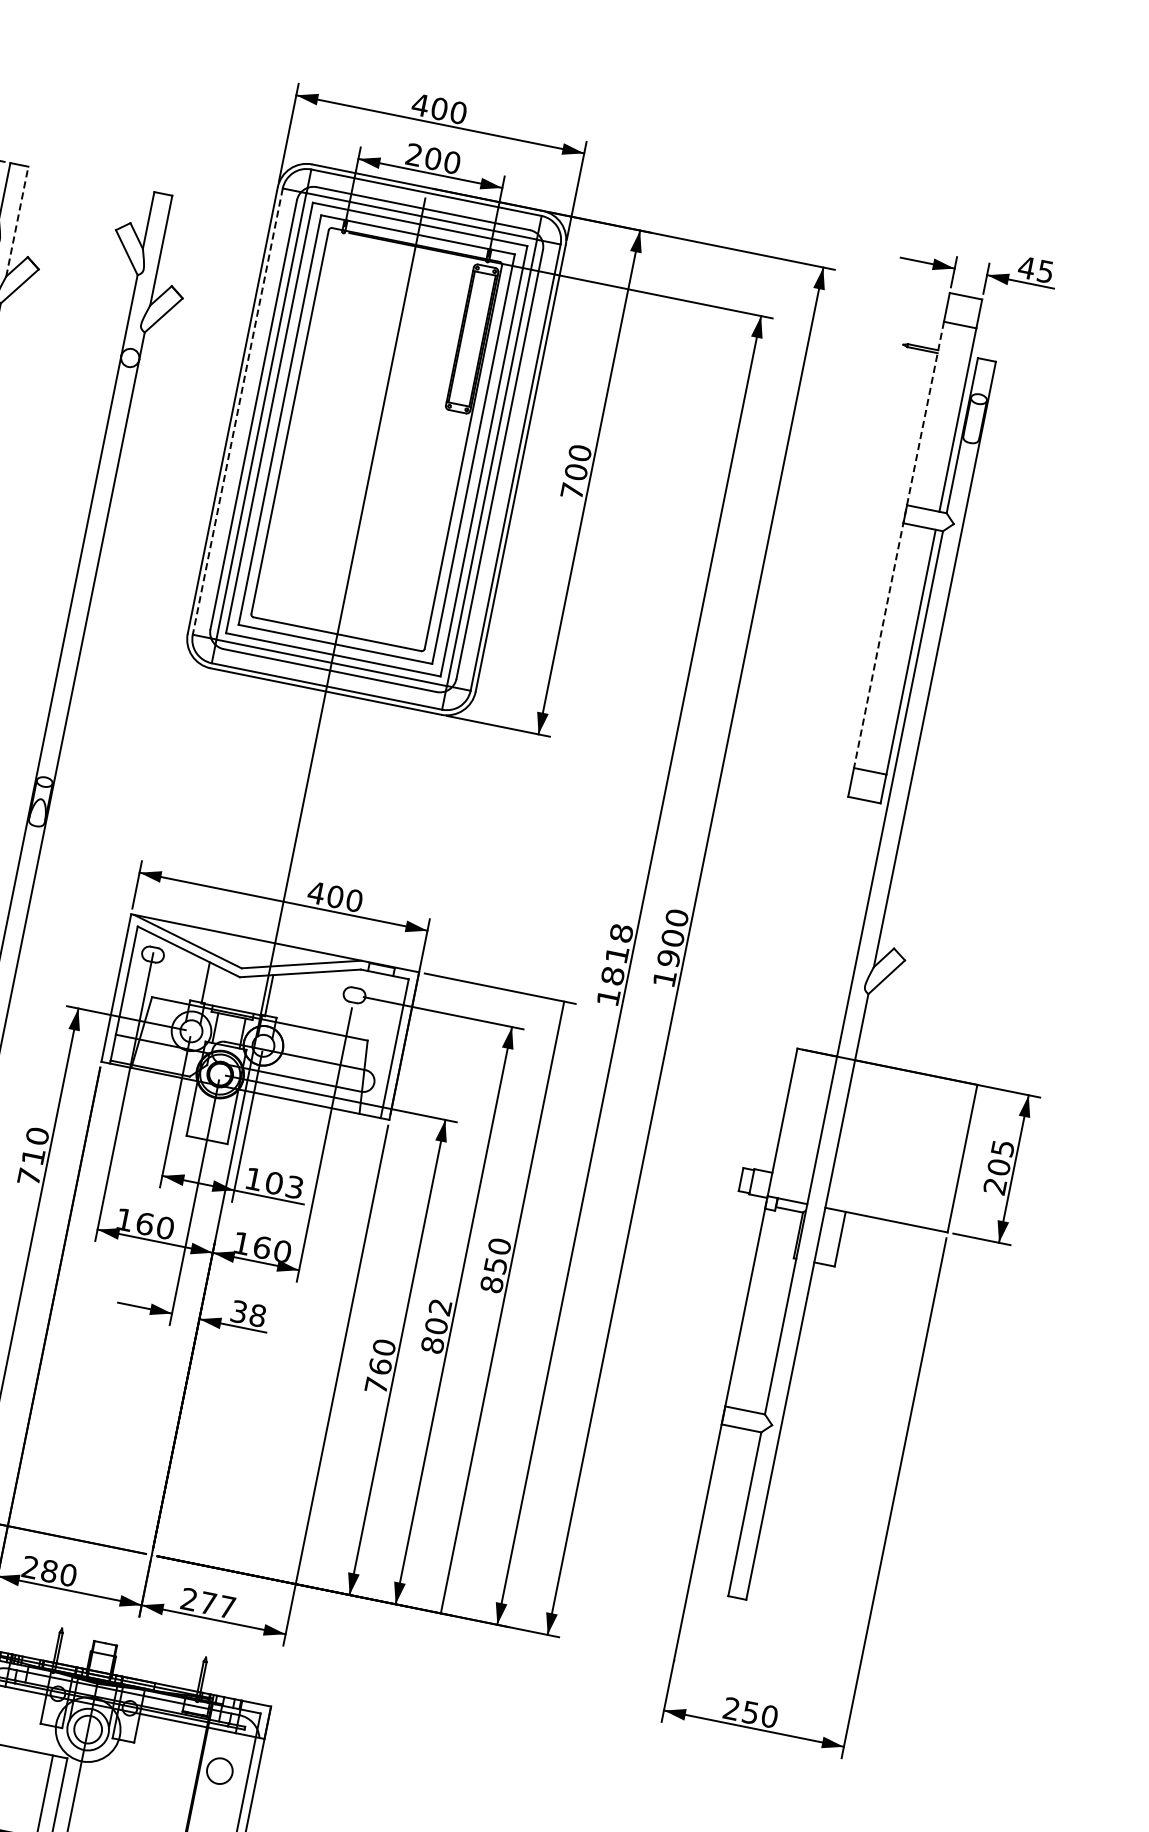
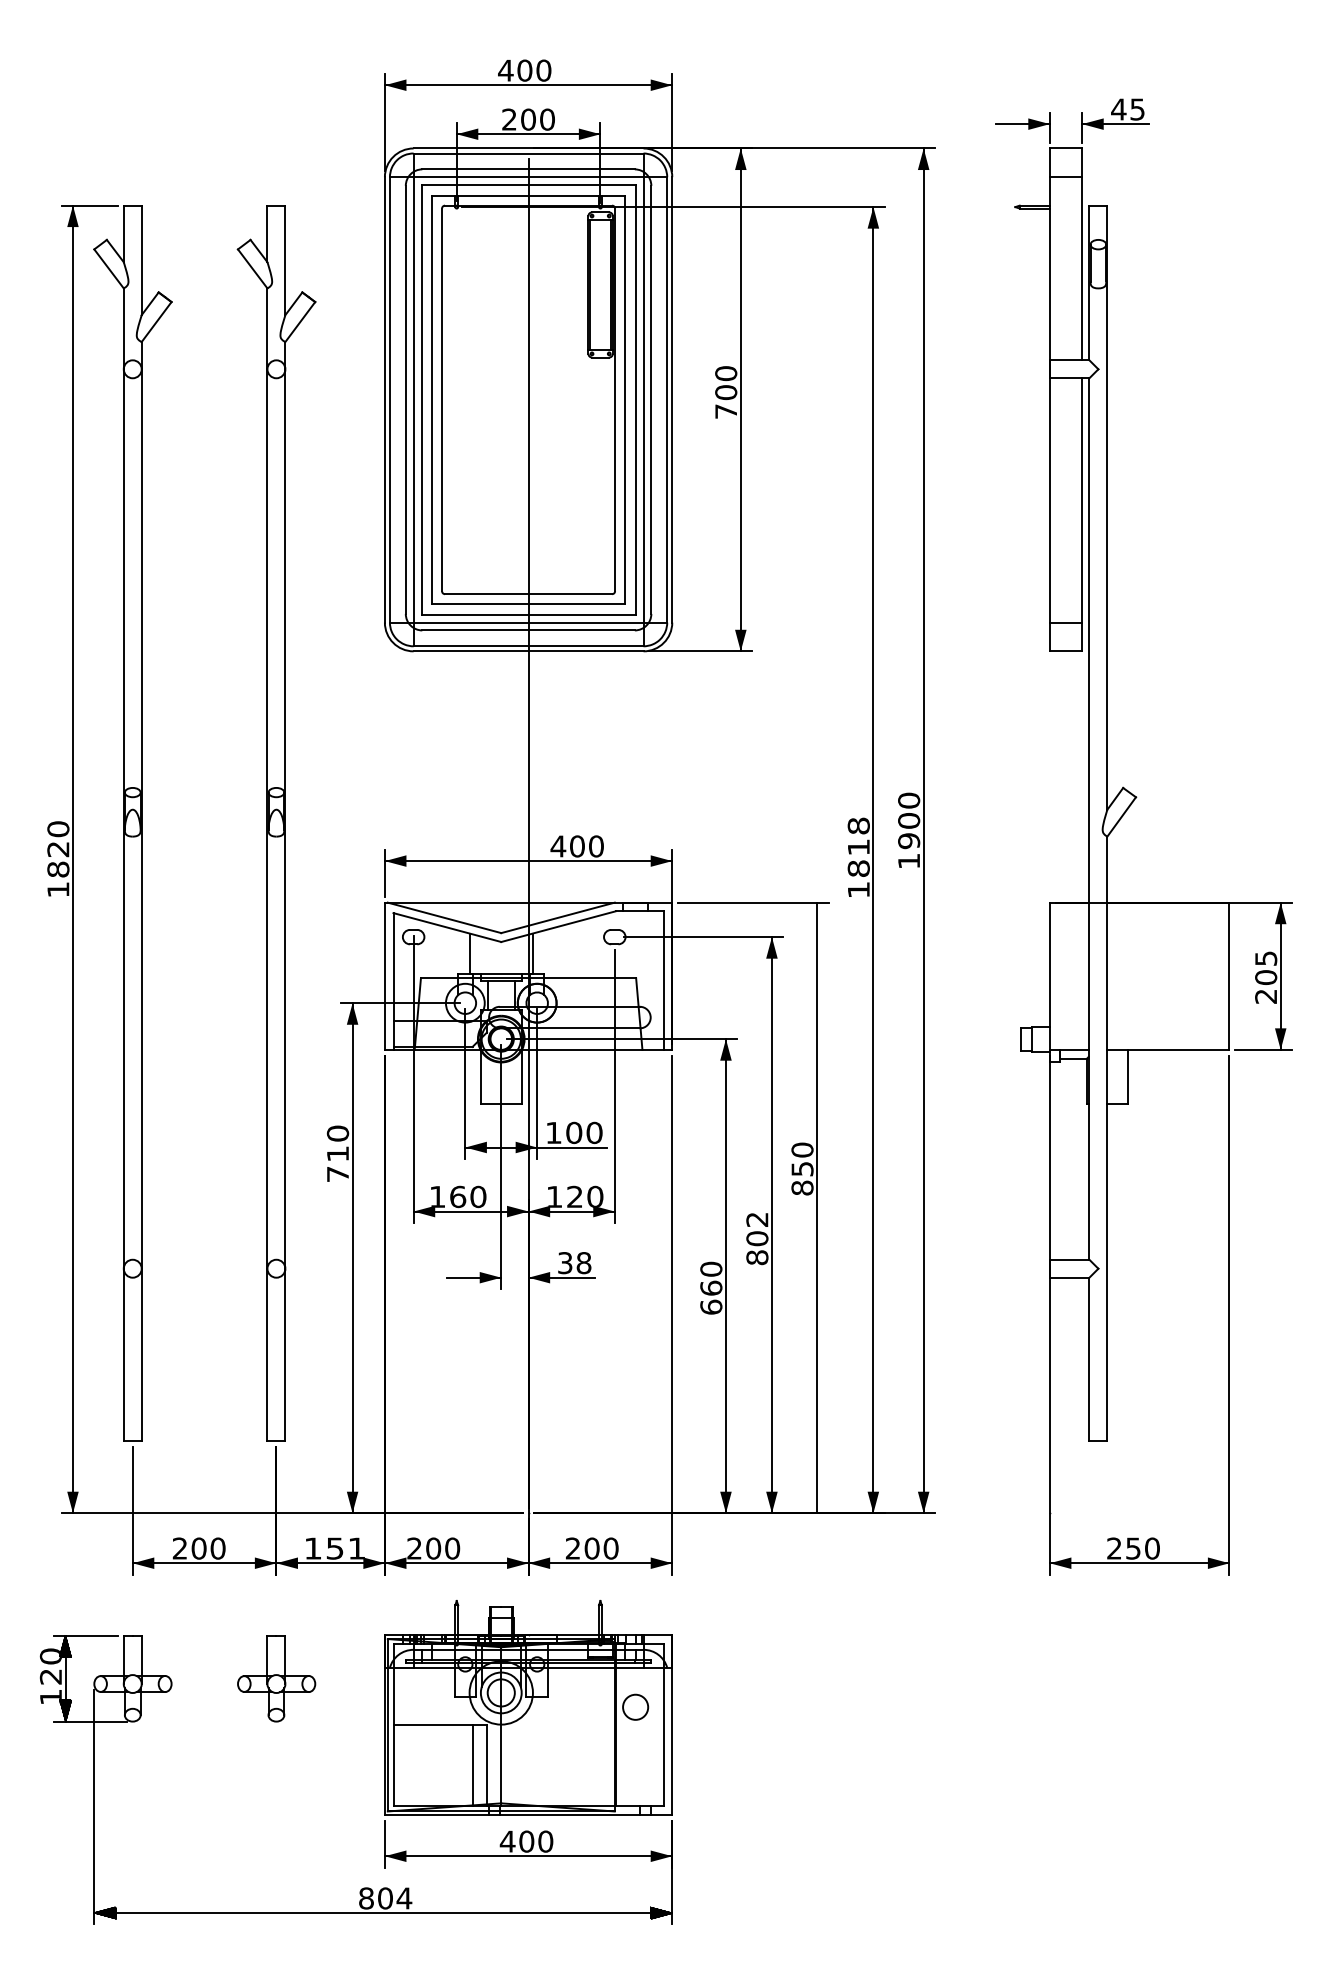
line: (17, 221) -> (141, 260), dashed -> solid
line: (237, 411) -> (389, 399), dashed -> solid
line: (898, 544) -> (1049, 399), dashed -> solid
text: (294, 1186) -> (594, 1132), 103 -> 100
text: (262, 1247) -> (575, 1196), 160 -> 120
text: (376, 1384) -> (711, 1306), 760 -> 660
text: (49, 1571) -> (433, 1548), 280 -> 200
text: (217, 1605) -> (601, 1548), 277 -> 200

